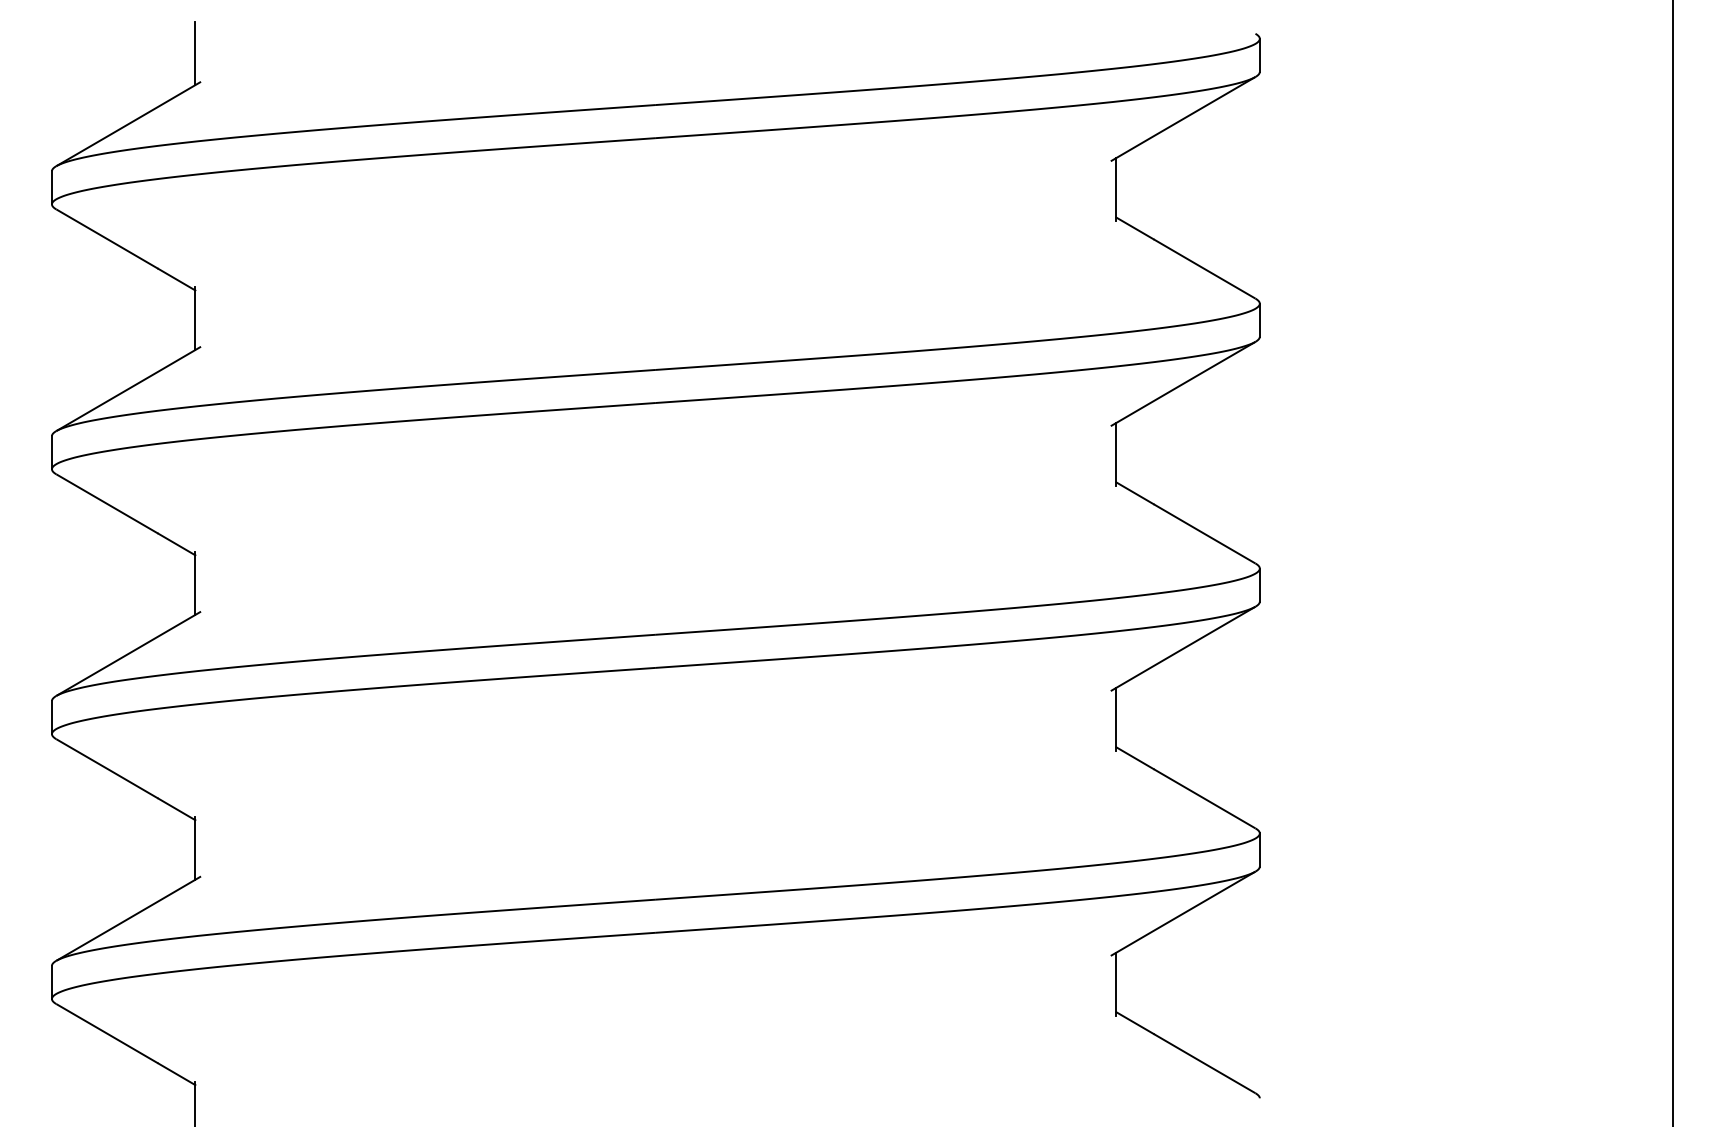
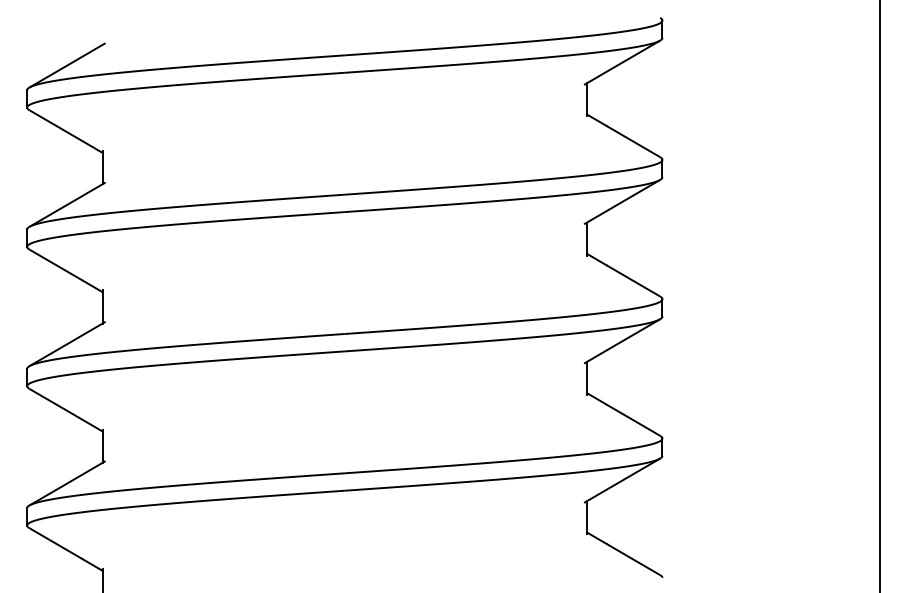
line: (195, 52) -> (102, 27), removed

